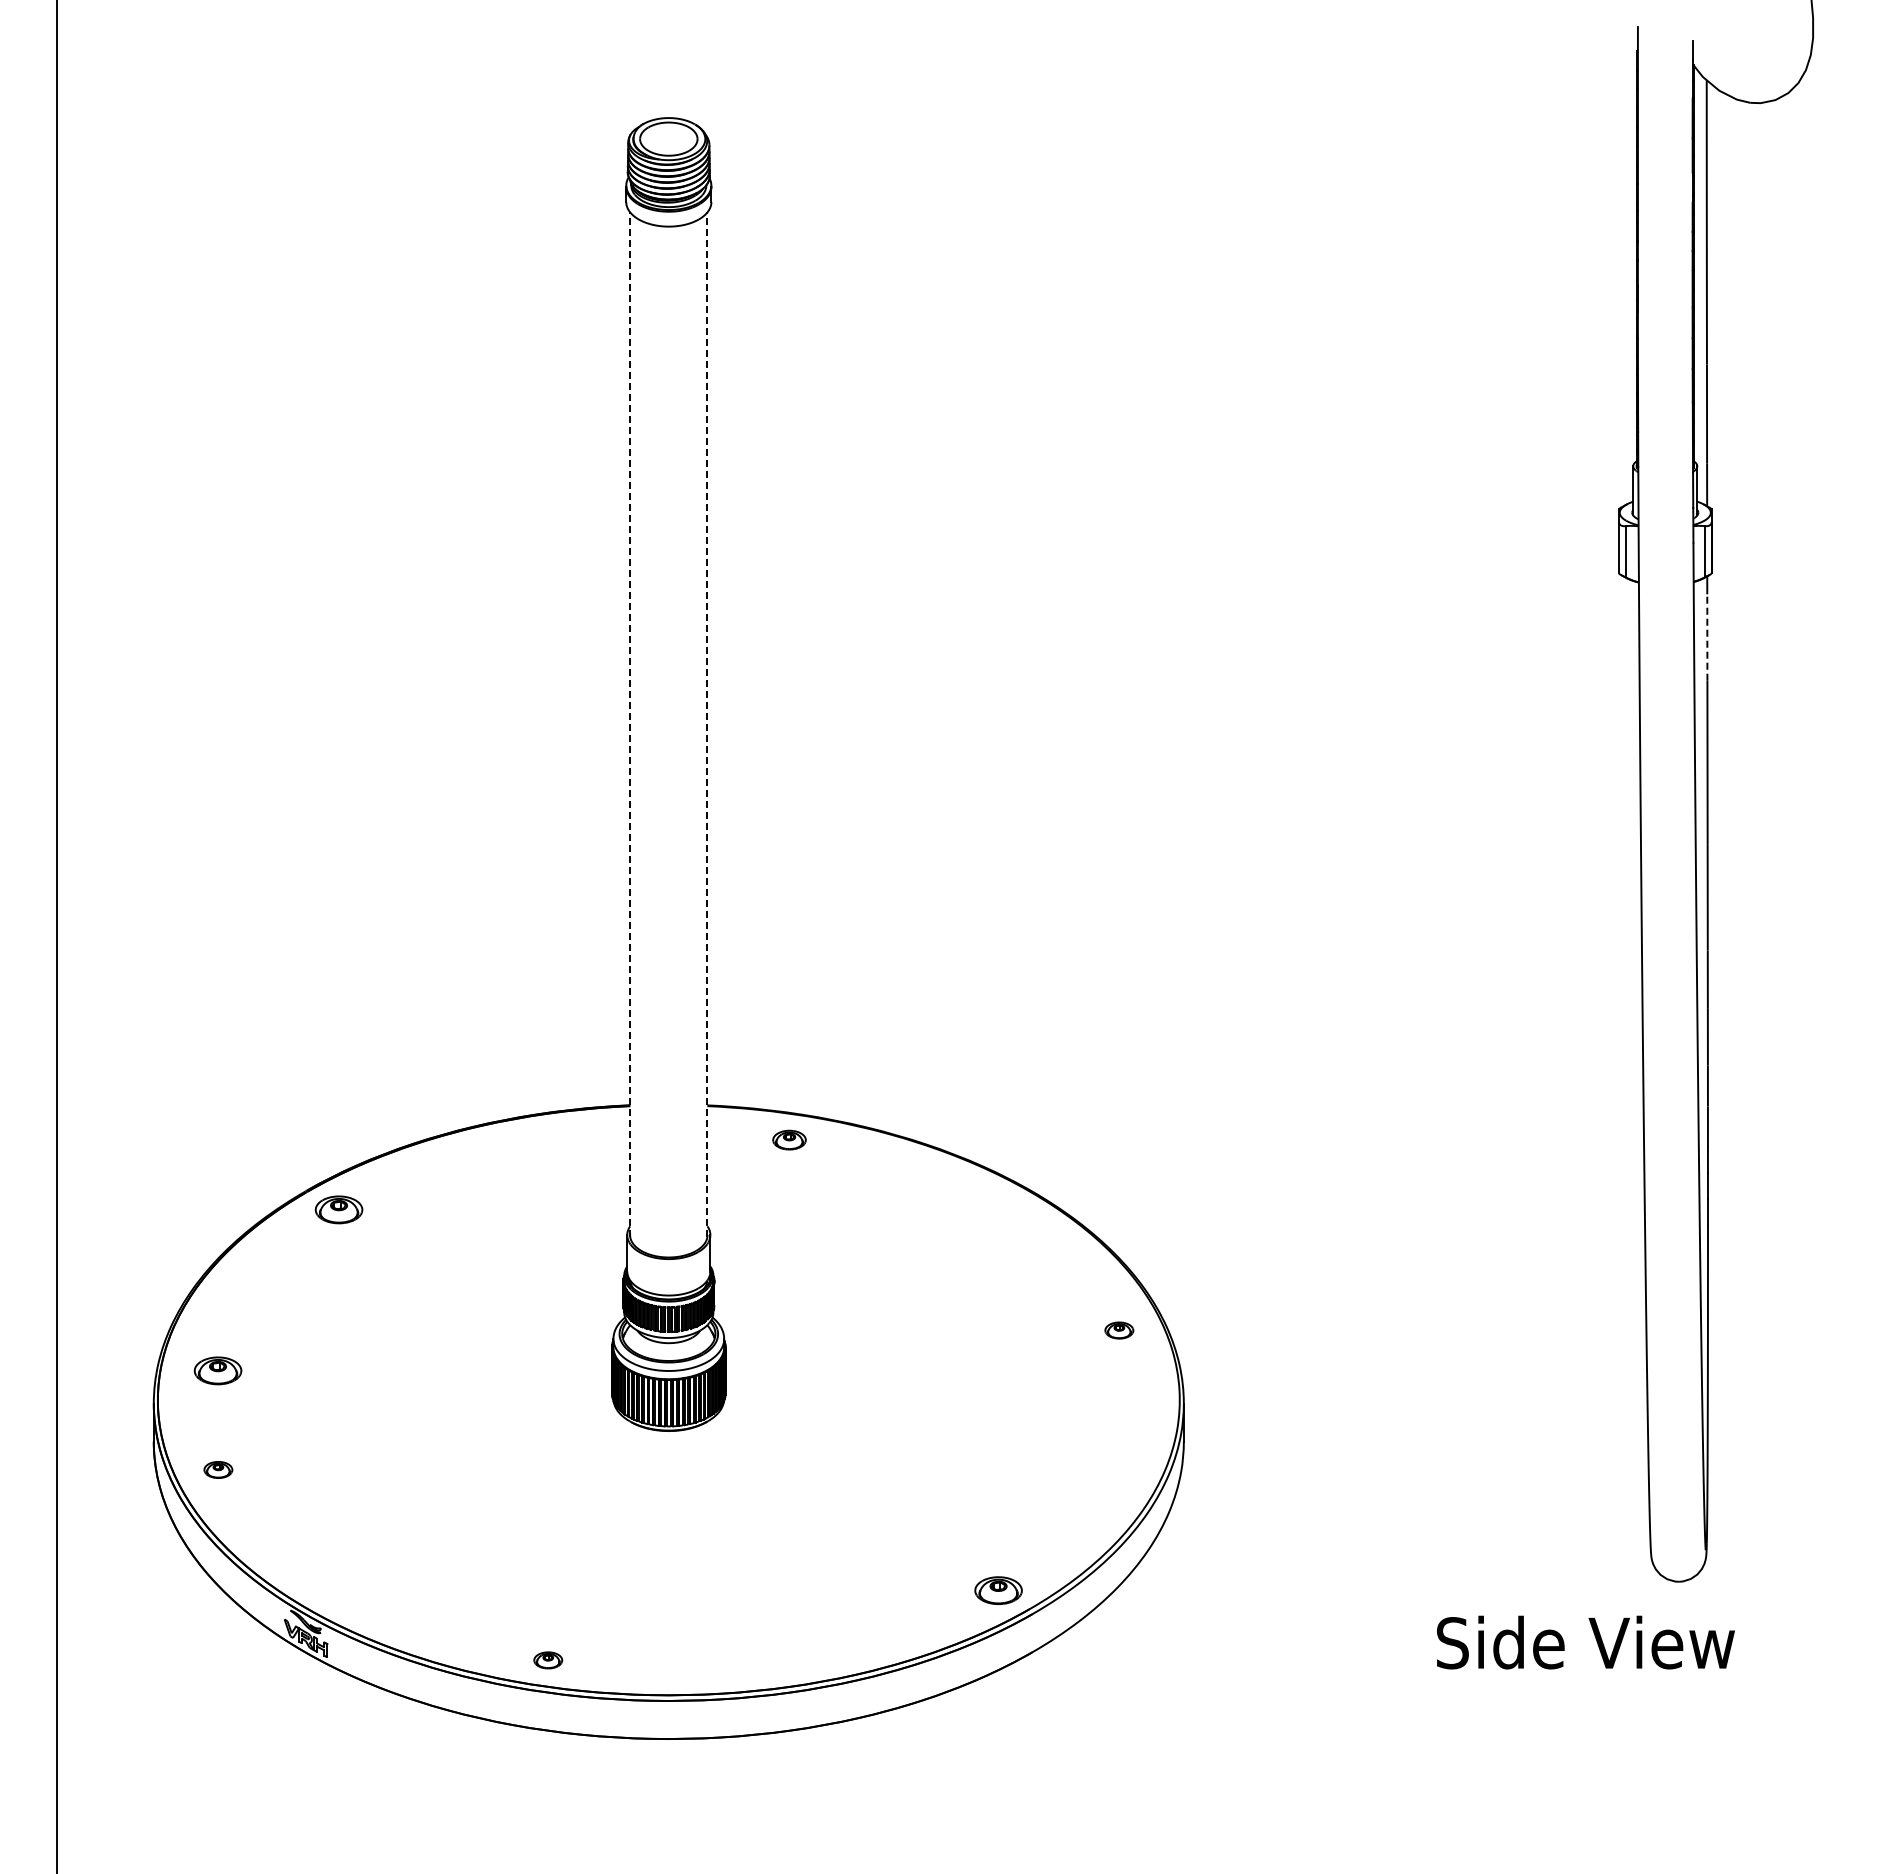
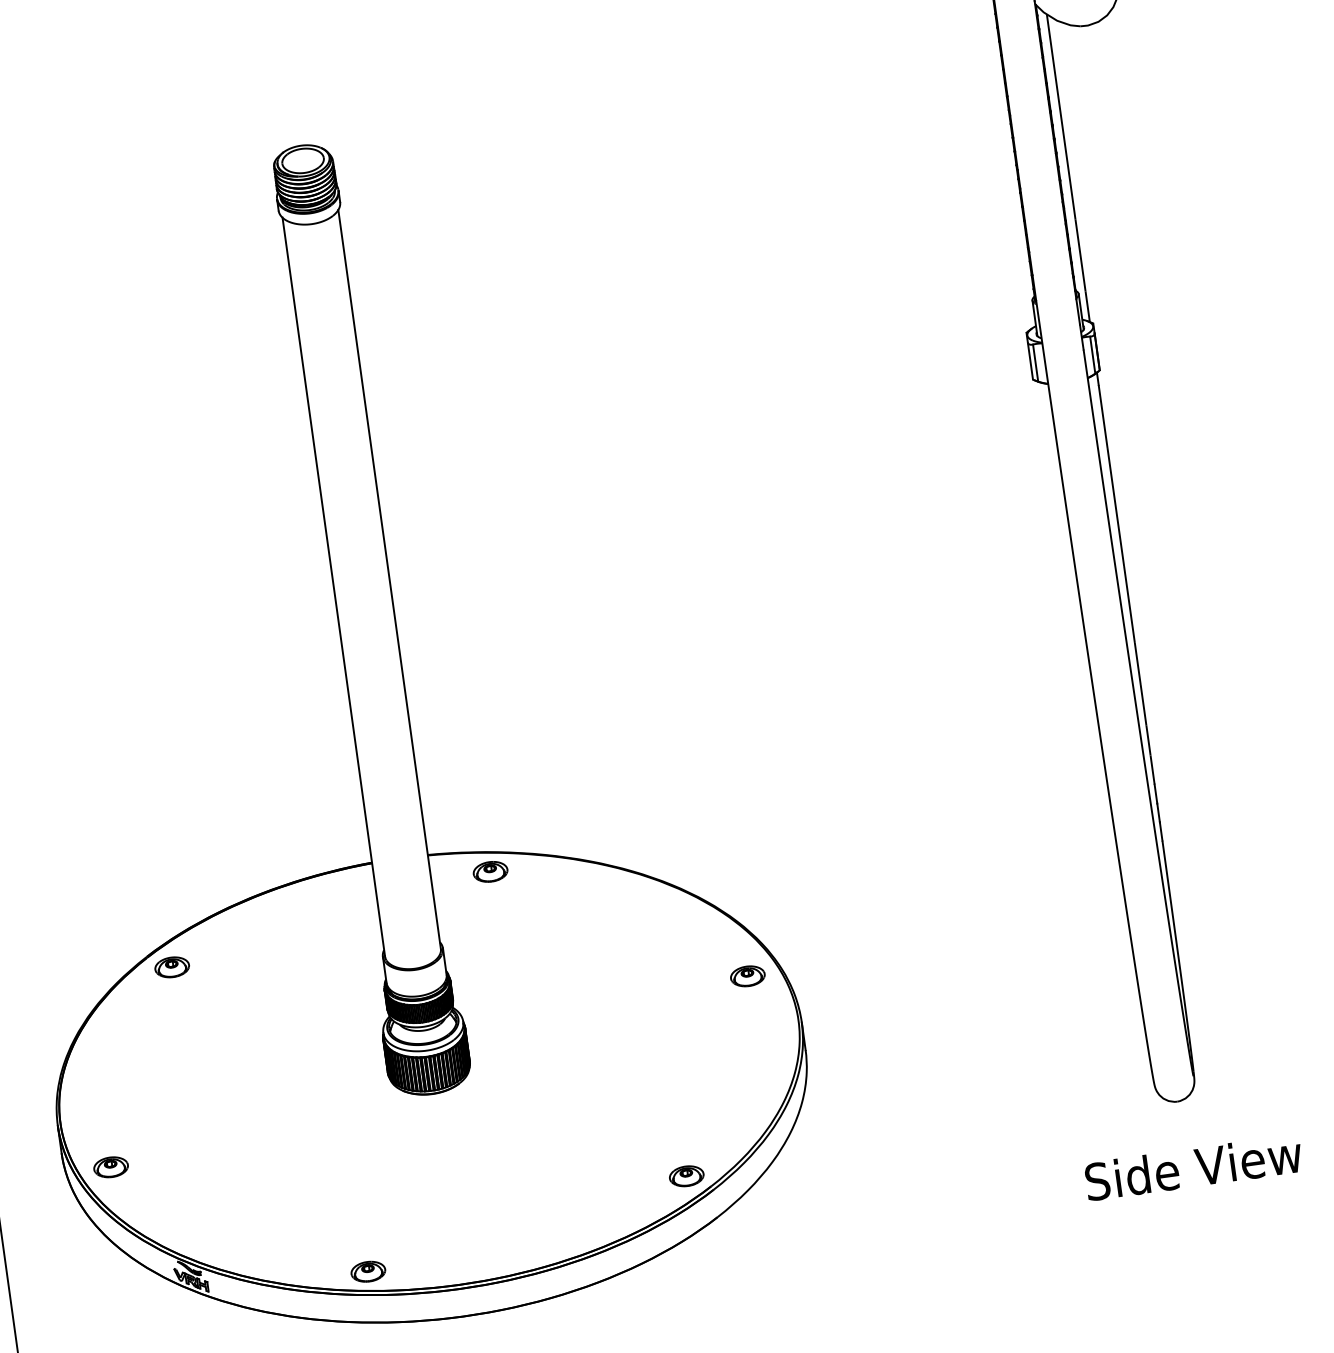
line: (1707, 635) -> (1103, 415), dashed -> solid
line: (630, 723) -> (333, 586), dashed -> solid
line: (707, 723) -> (389, 579), dashed -> solid
part: (789, 1139) -> (490, 871), size x1.43
part: (1119, 1330) -> (748, 976), size x1.67
part: (217, 1370) -> (100, 1095), removed
part: (218, 1469) -> (111, 1166), size x1.67
text: (1585, 1642) -> (1193, 1167), moved
part: (548, 1660) -> (368, 1271), size x1.67

